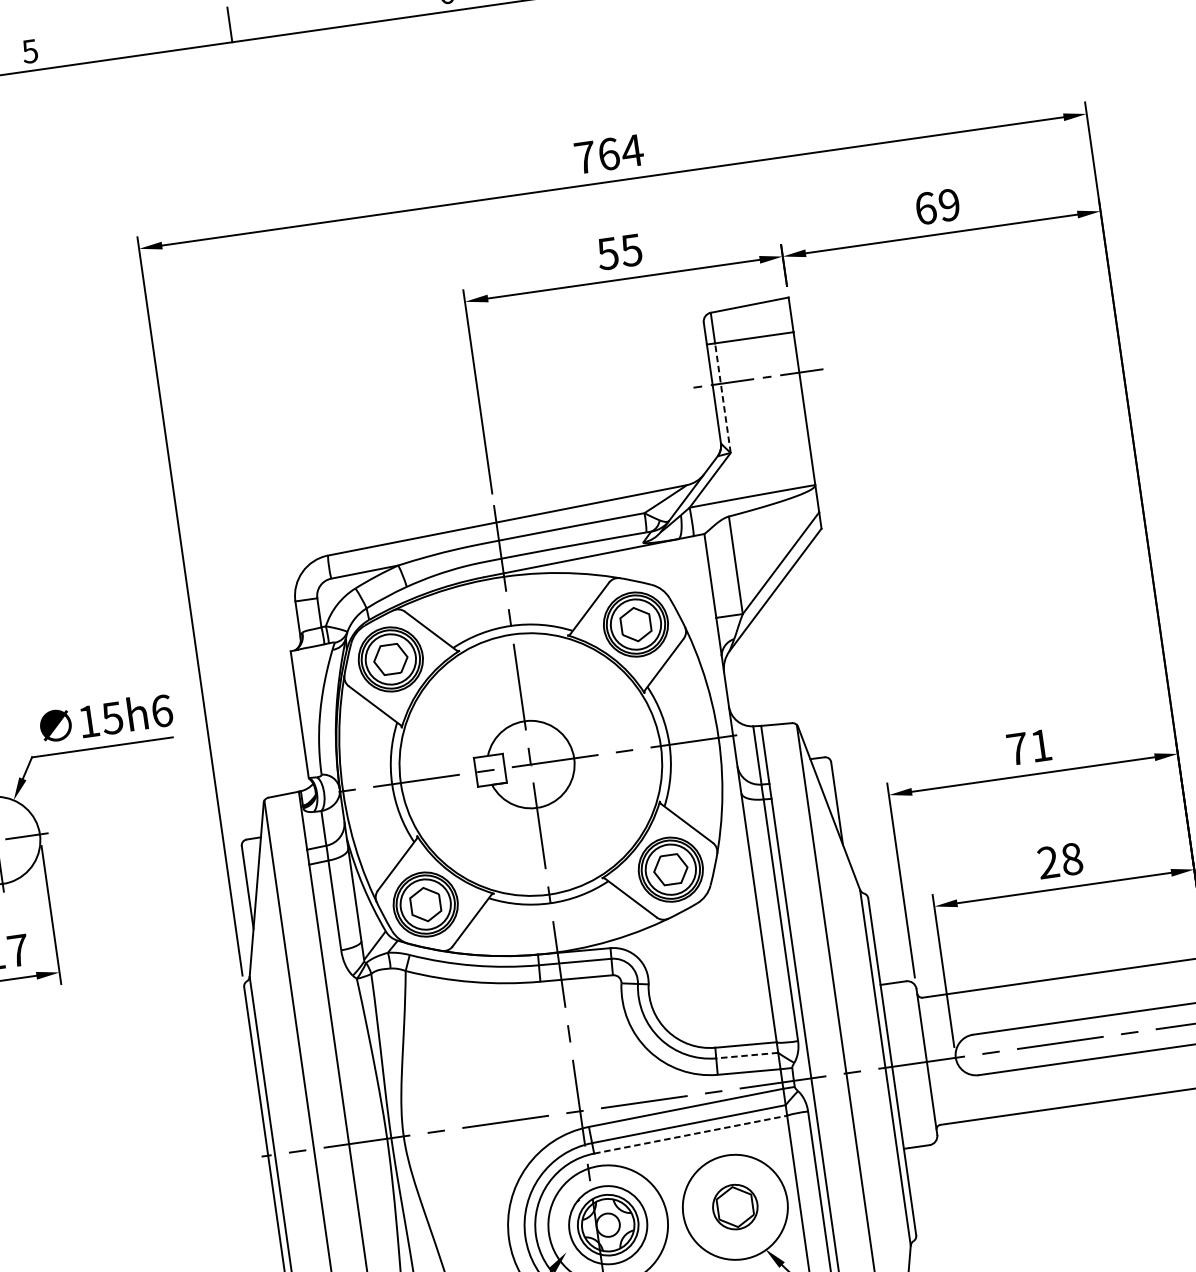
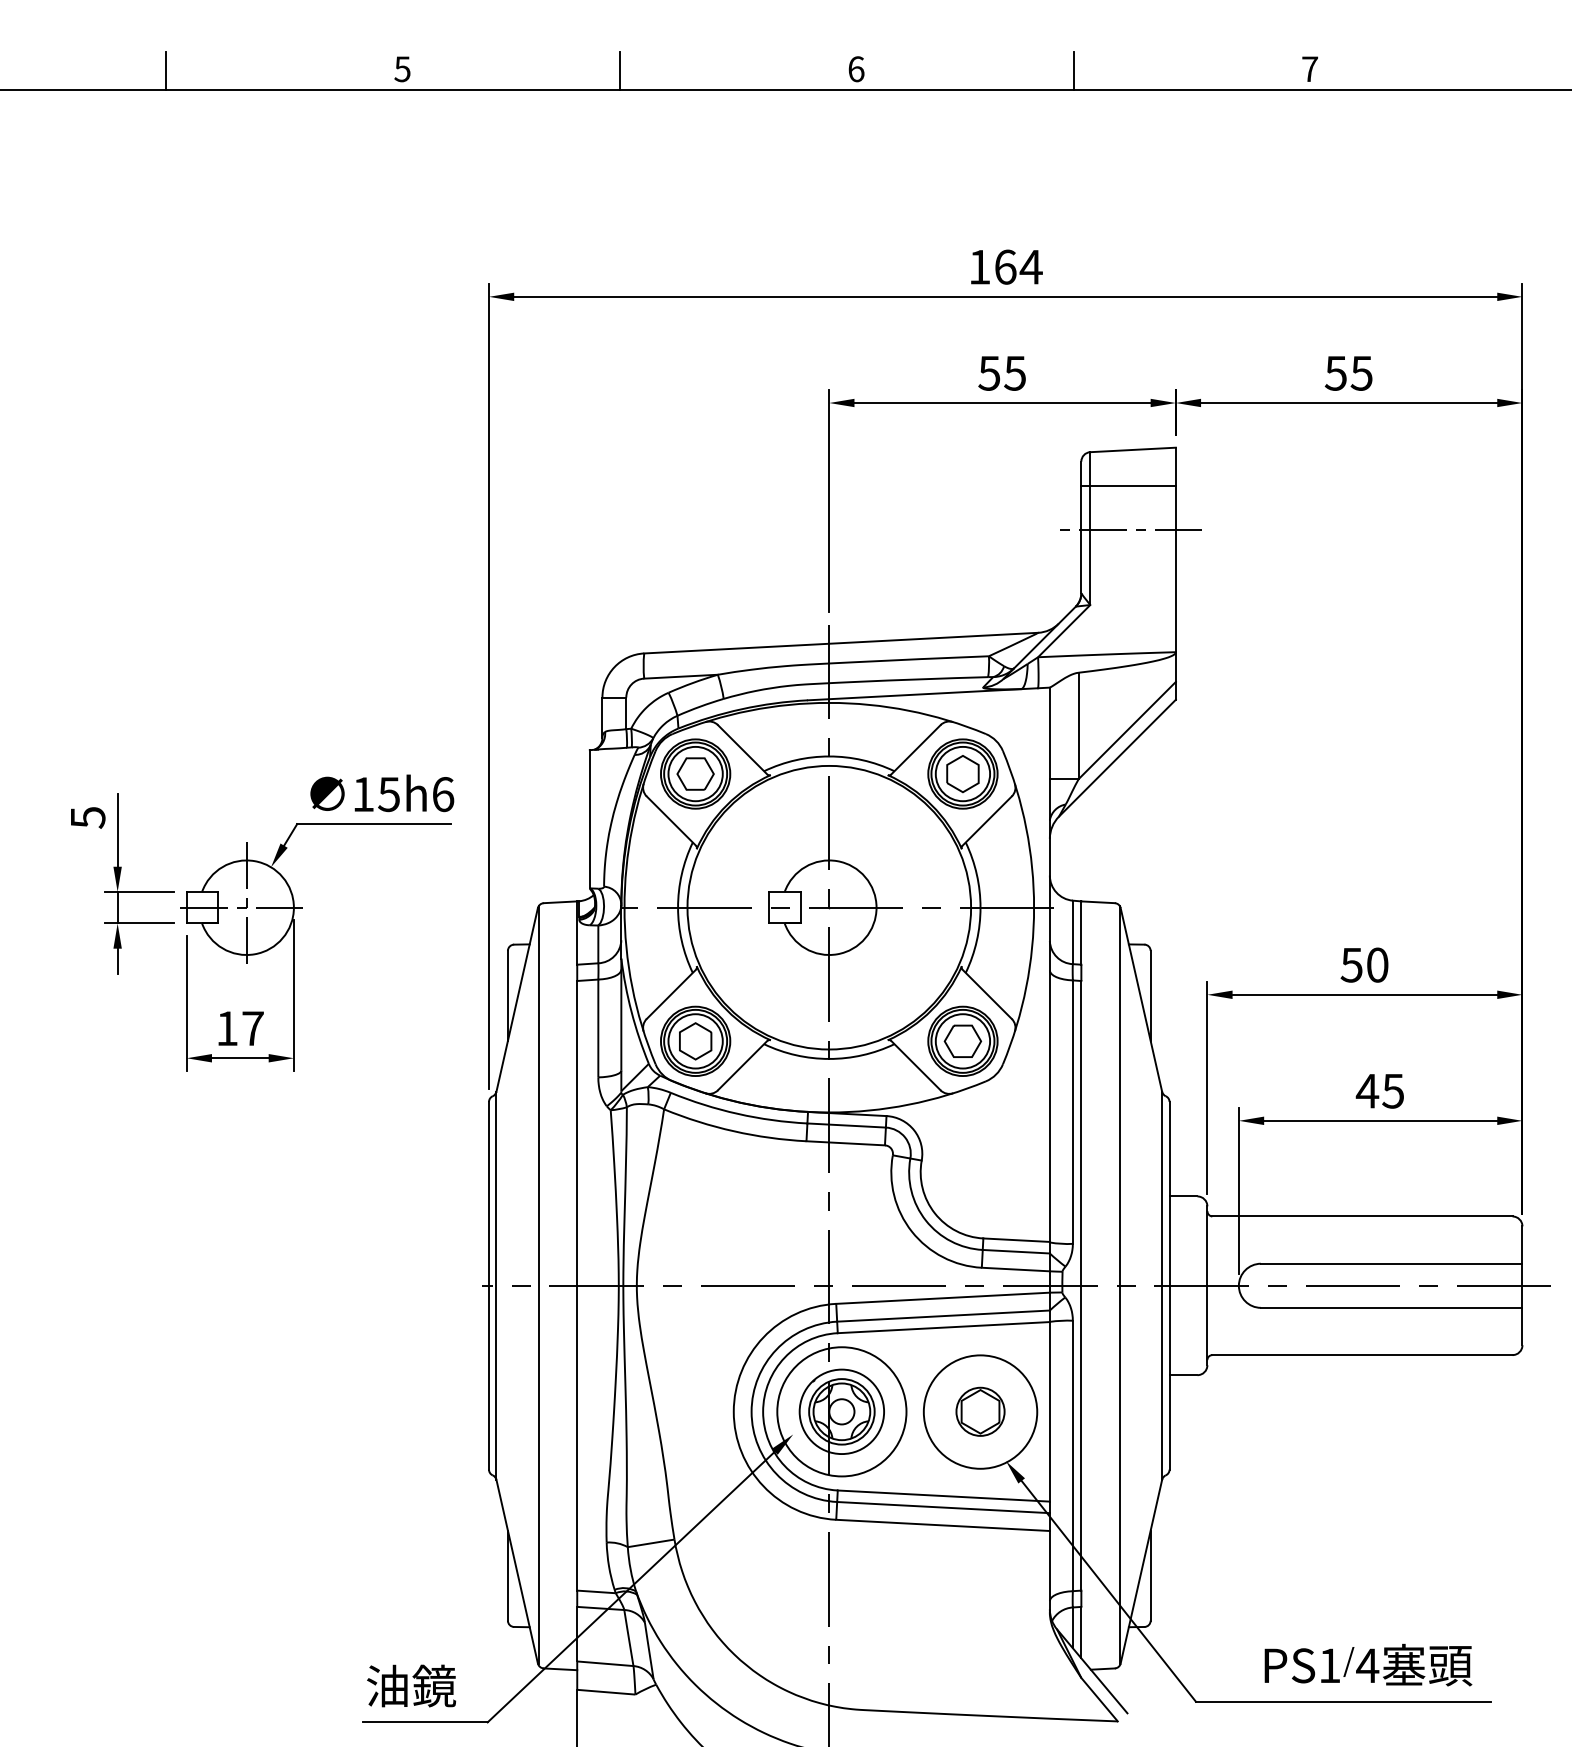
text: (585, 157) -> (979, 267), 764 -> 164
text: (937, 206) -> (1348, 372), 69 -> 55
line: (723, 398) -> (1090, 545), dashed -> solid
text: (1029, 746) -> (1364, 964), 71 -> 50
text: (1059, 860) -> (1379, 1090), 28 -> 45
line: (747, 1055) -> (1016, 1251), dashed -> solid
line: (691, 1134) -> (944, 1327), dashed -> solid

